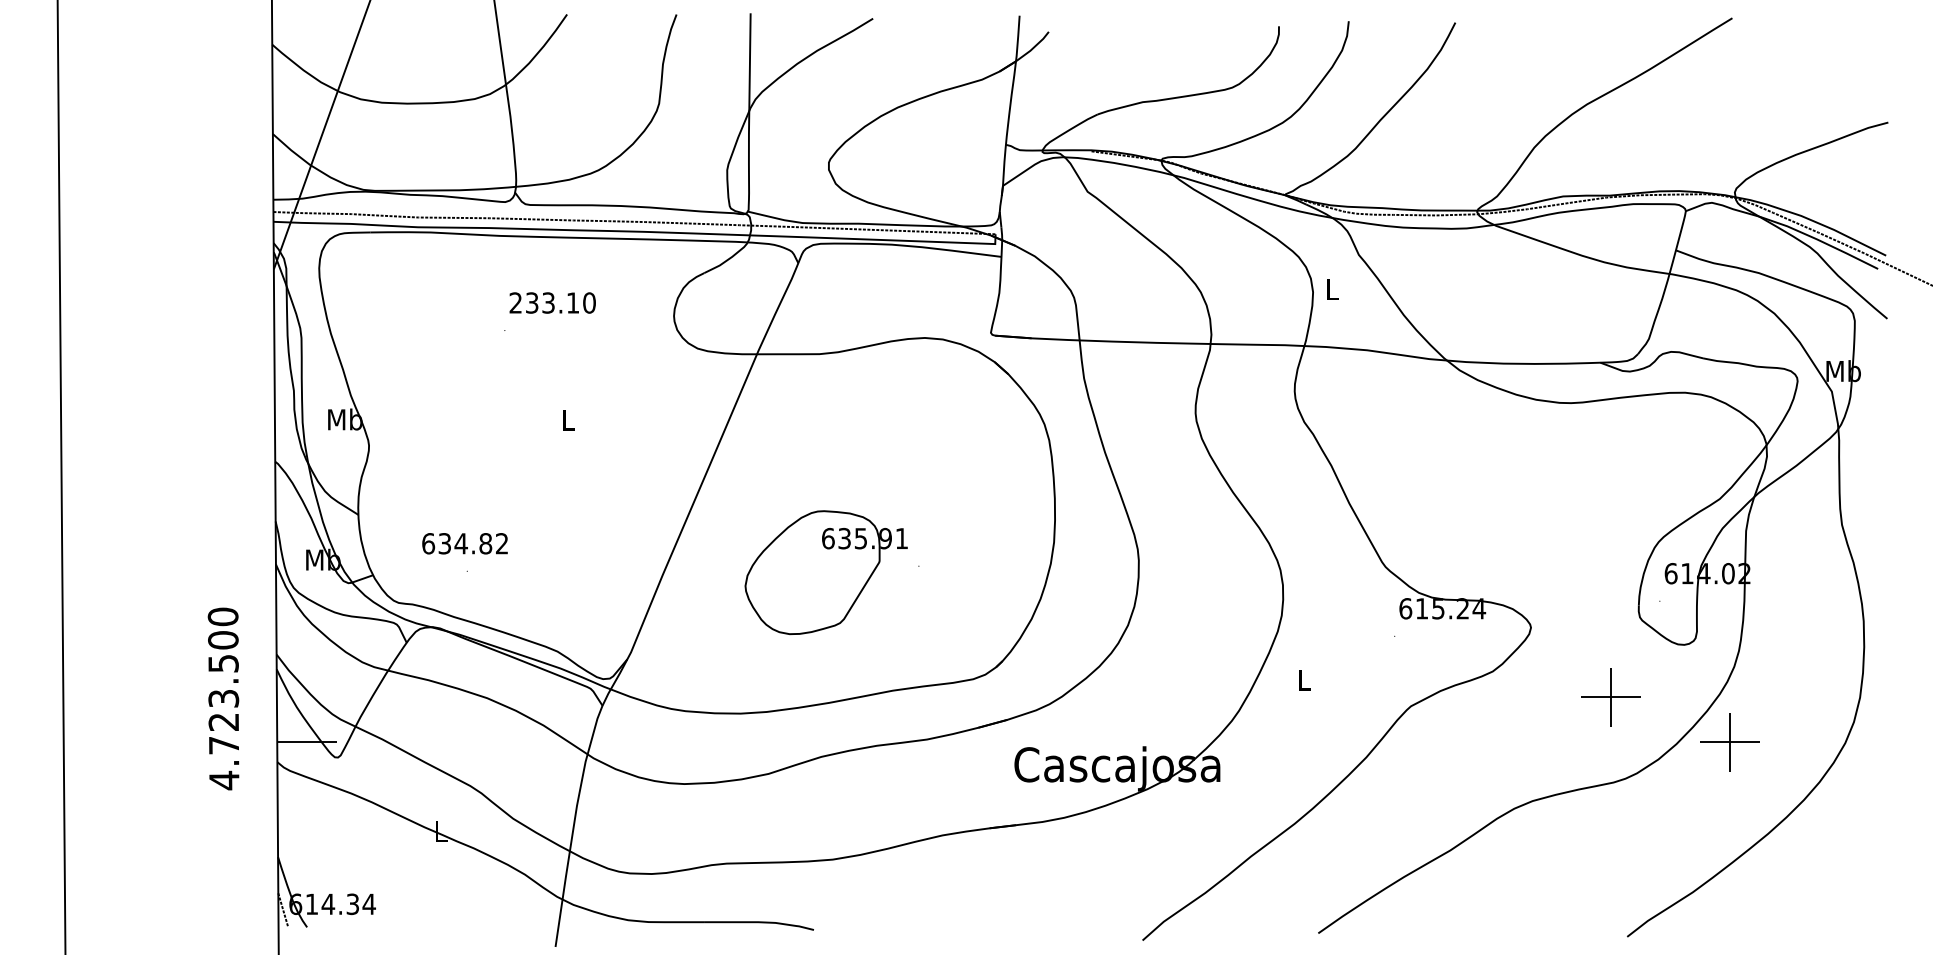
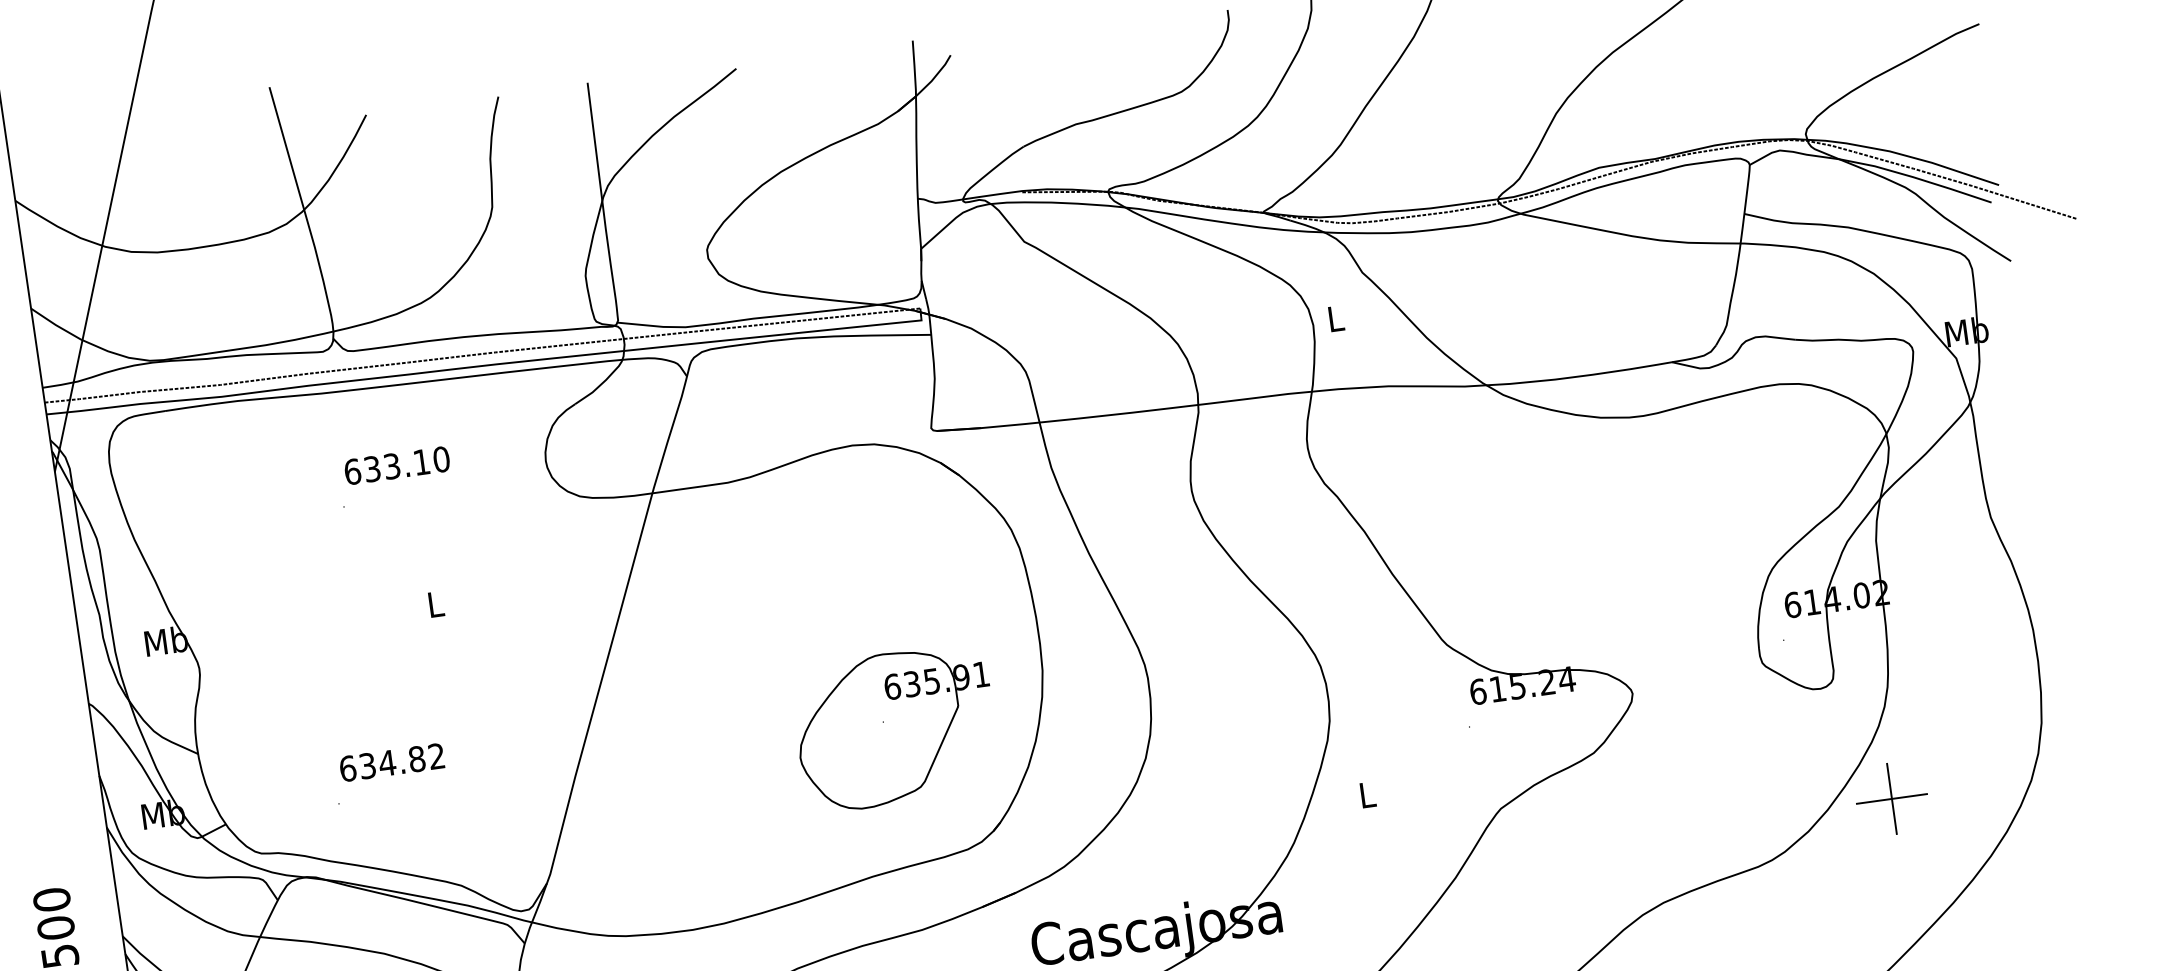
text: (515, 302) -> (352, 471), 233.10 -> 633.10
text: (464, 543) -> (391, 762), moved
part: (825, 572) -> (894, 728), moved
part: (1610, 697) -> (1740, 764), removed

